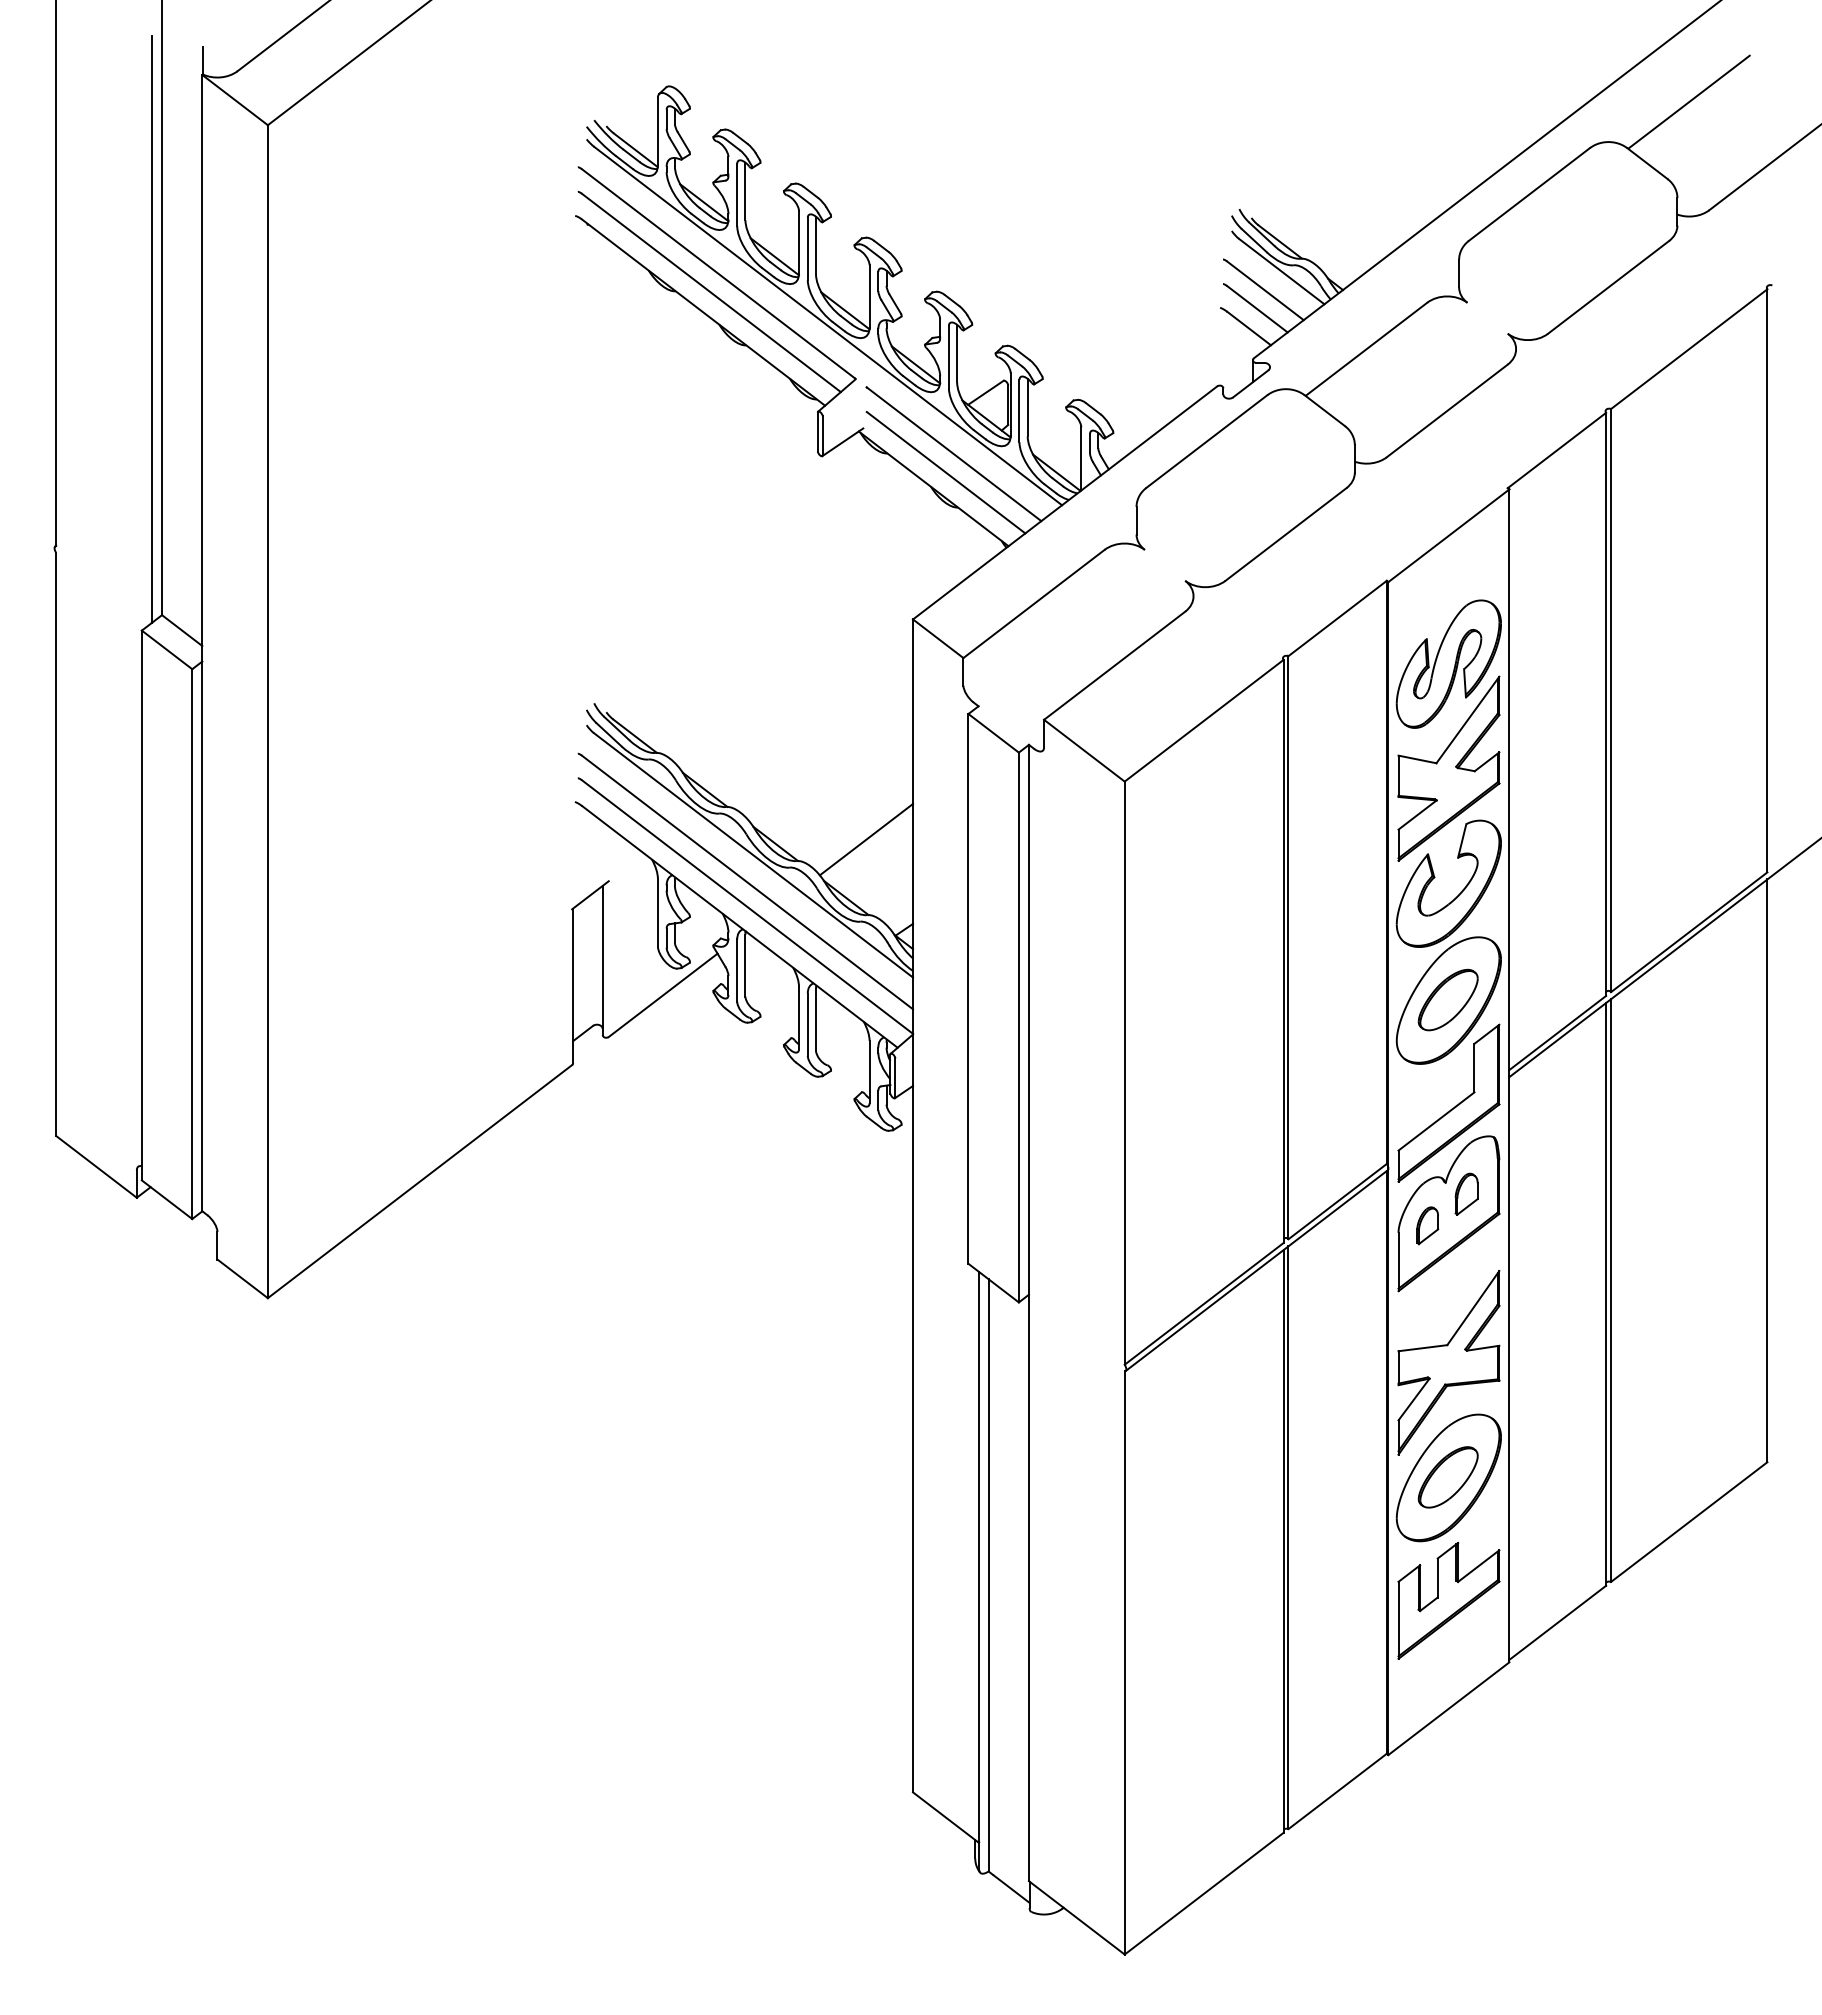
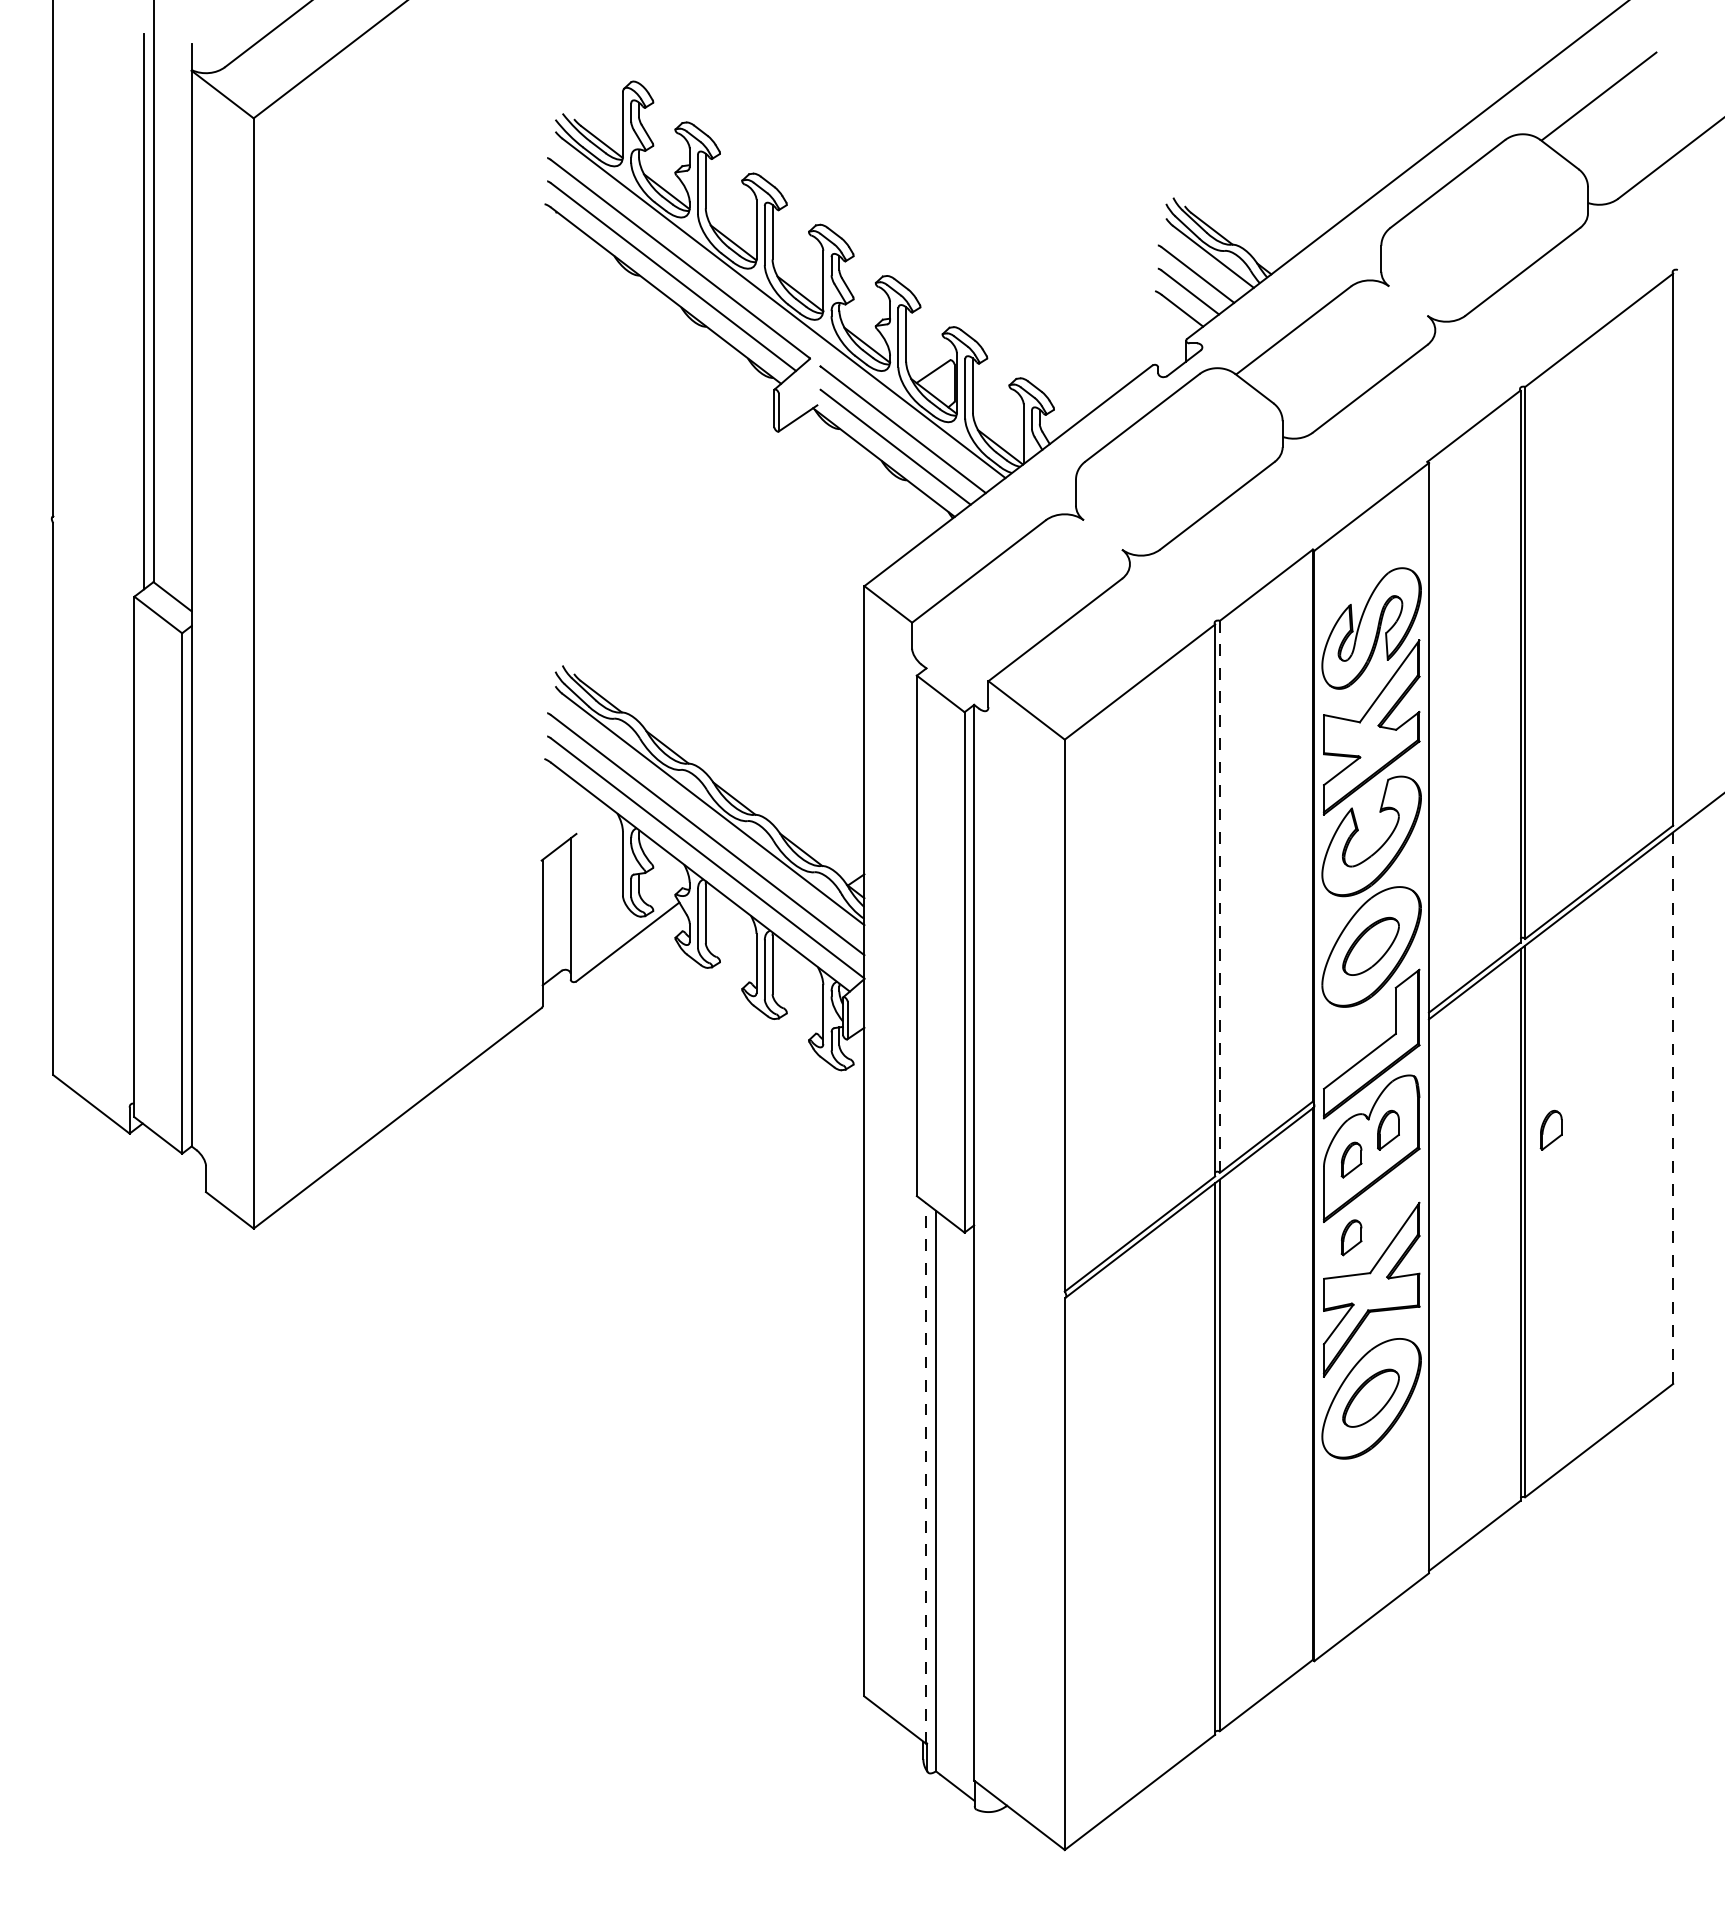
line: (866, 839) -> (820, 794), removed
line: (1288, 947) -> (1219, 896), solid -> dashed
line: (1767, 1170) -> (1673, 1107), solid -> dashed
part: (1638, 1193) -> (1551, 1129), added
part: (1427, 1307) -> (1351, 1237), added
line: (978, 1557) -> (926, 1474), solid -> dashed
part: (1448, 1600) -> (1371, 1514), removed

